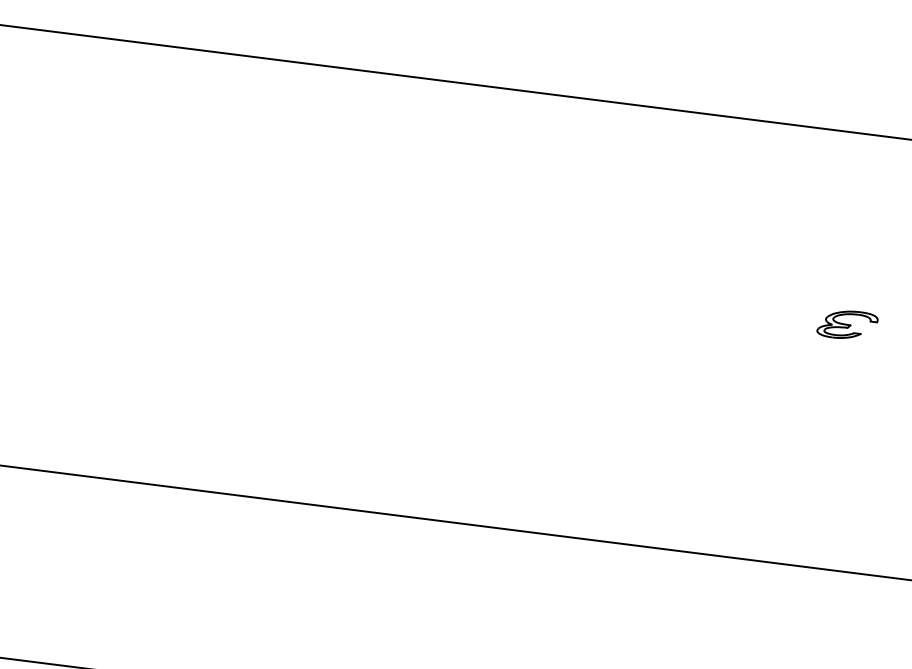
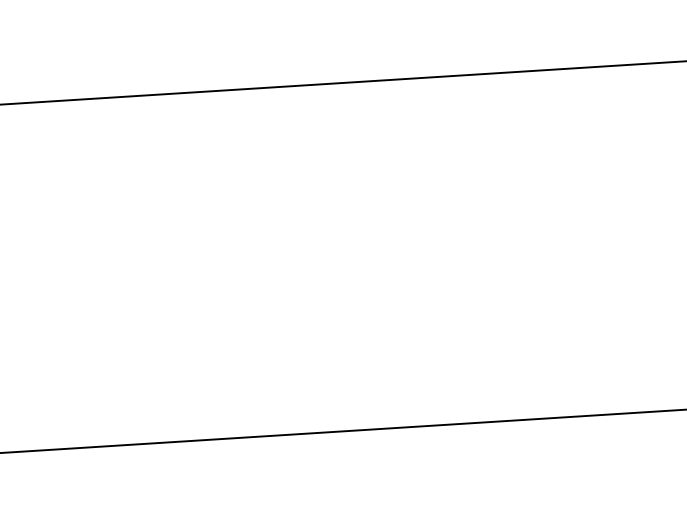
part: (847, 324) -> (620, 217), removed

